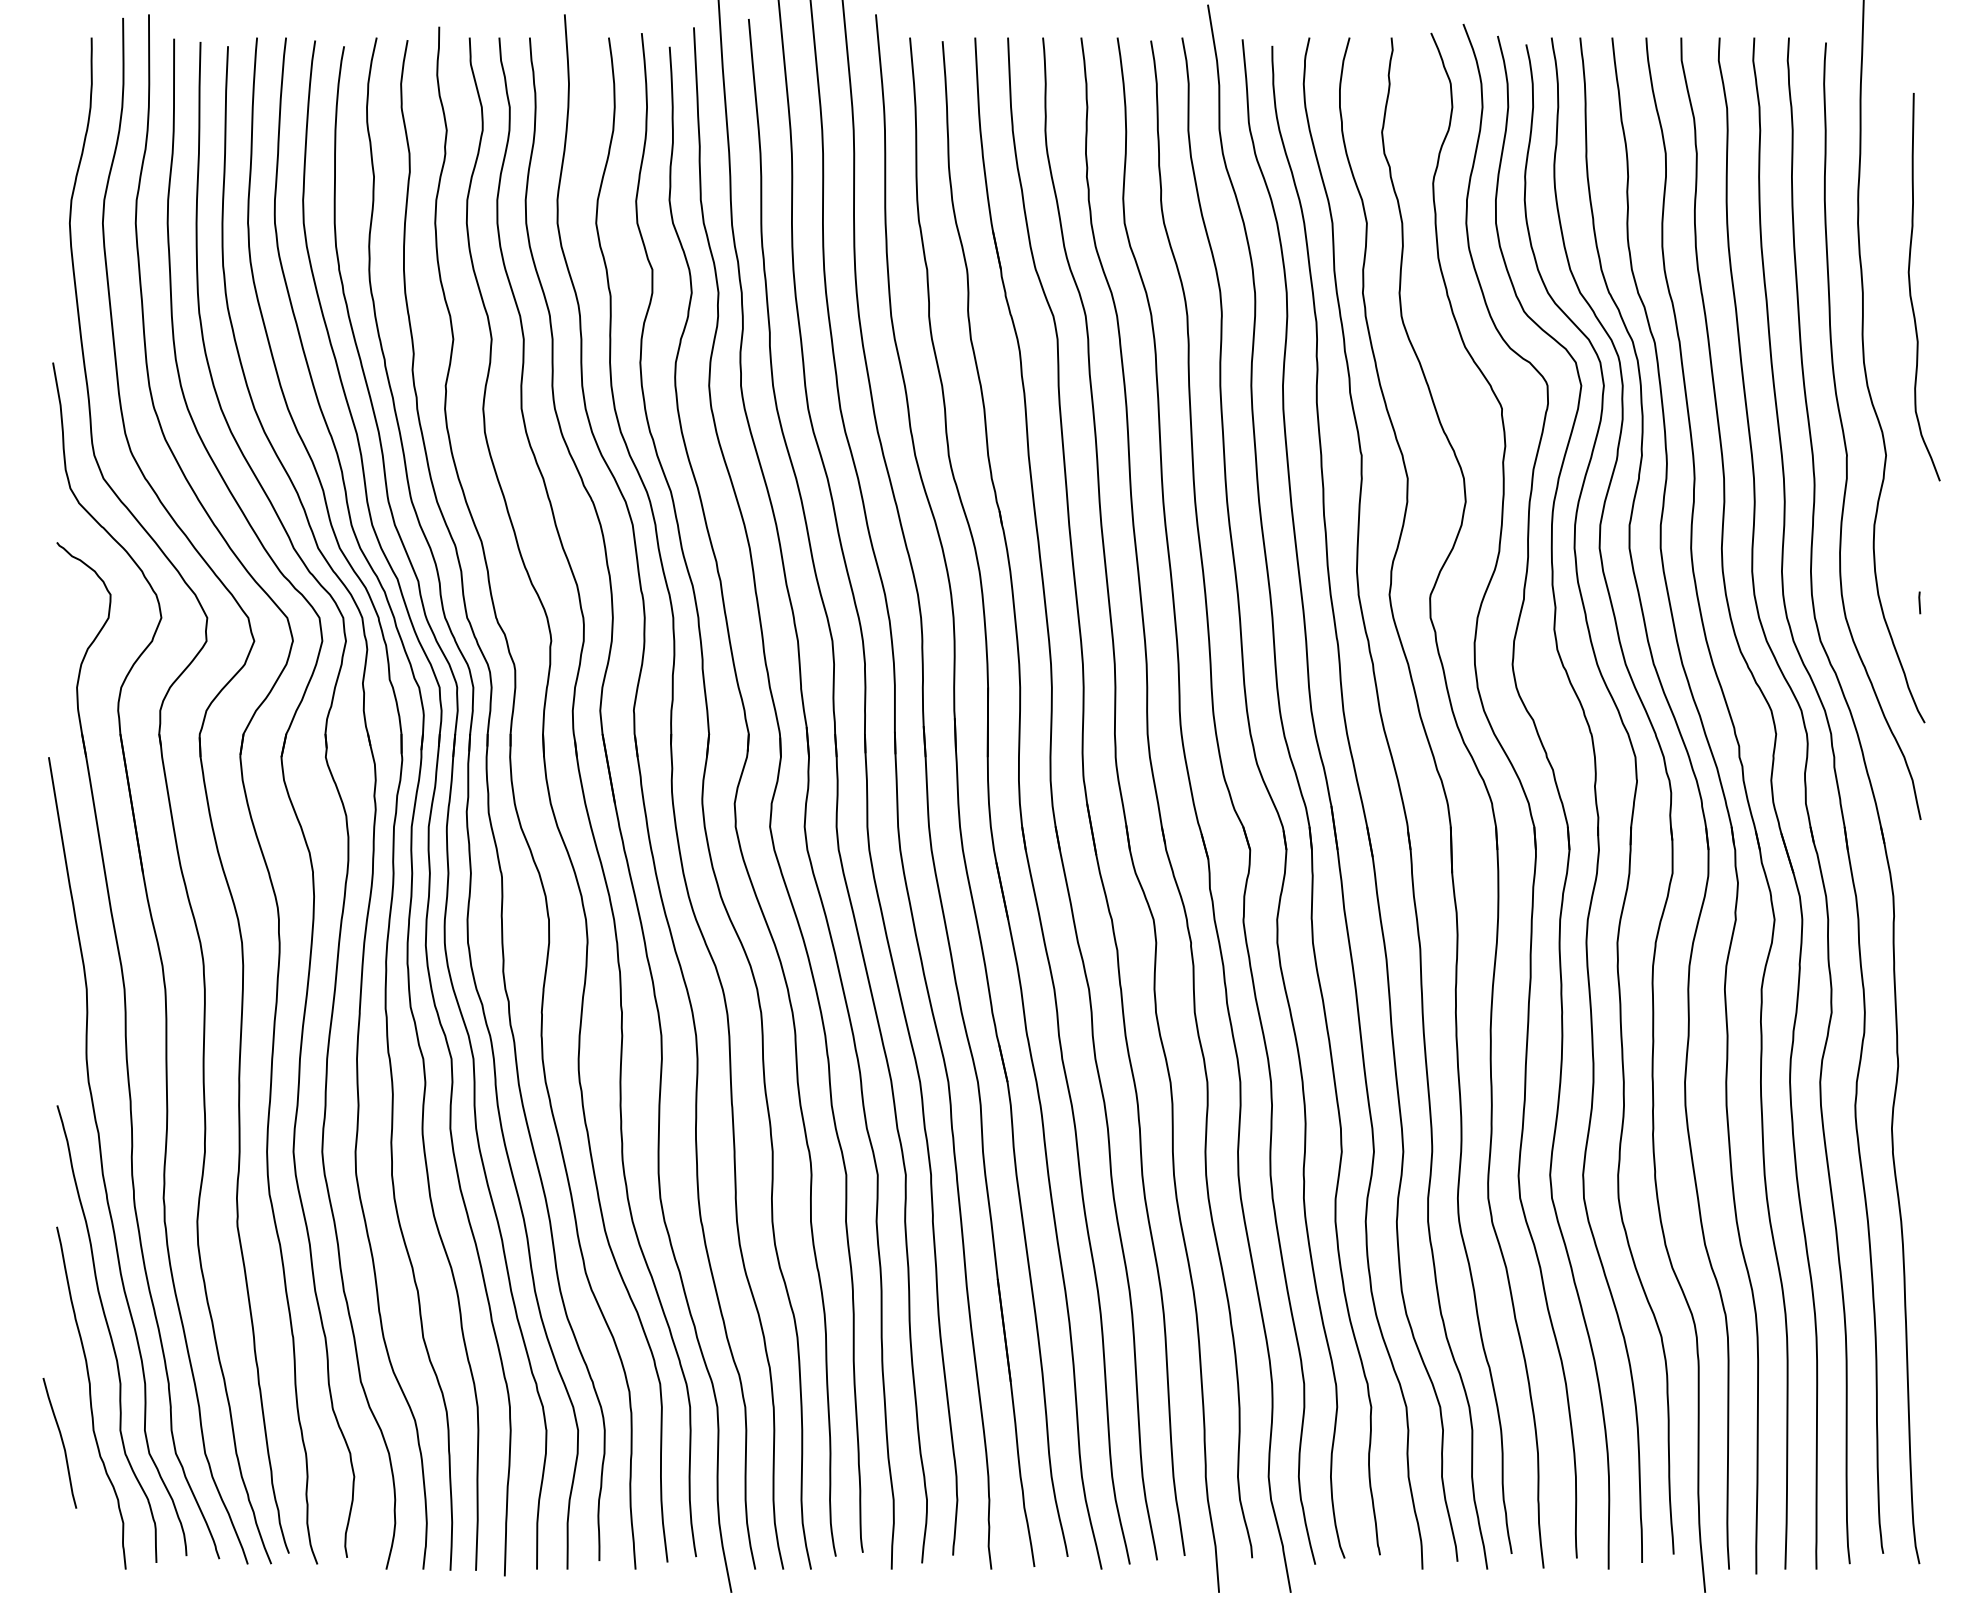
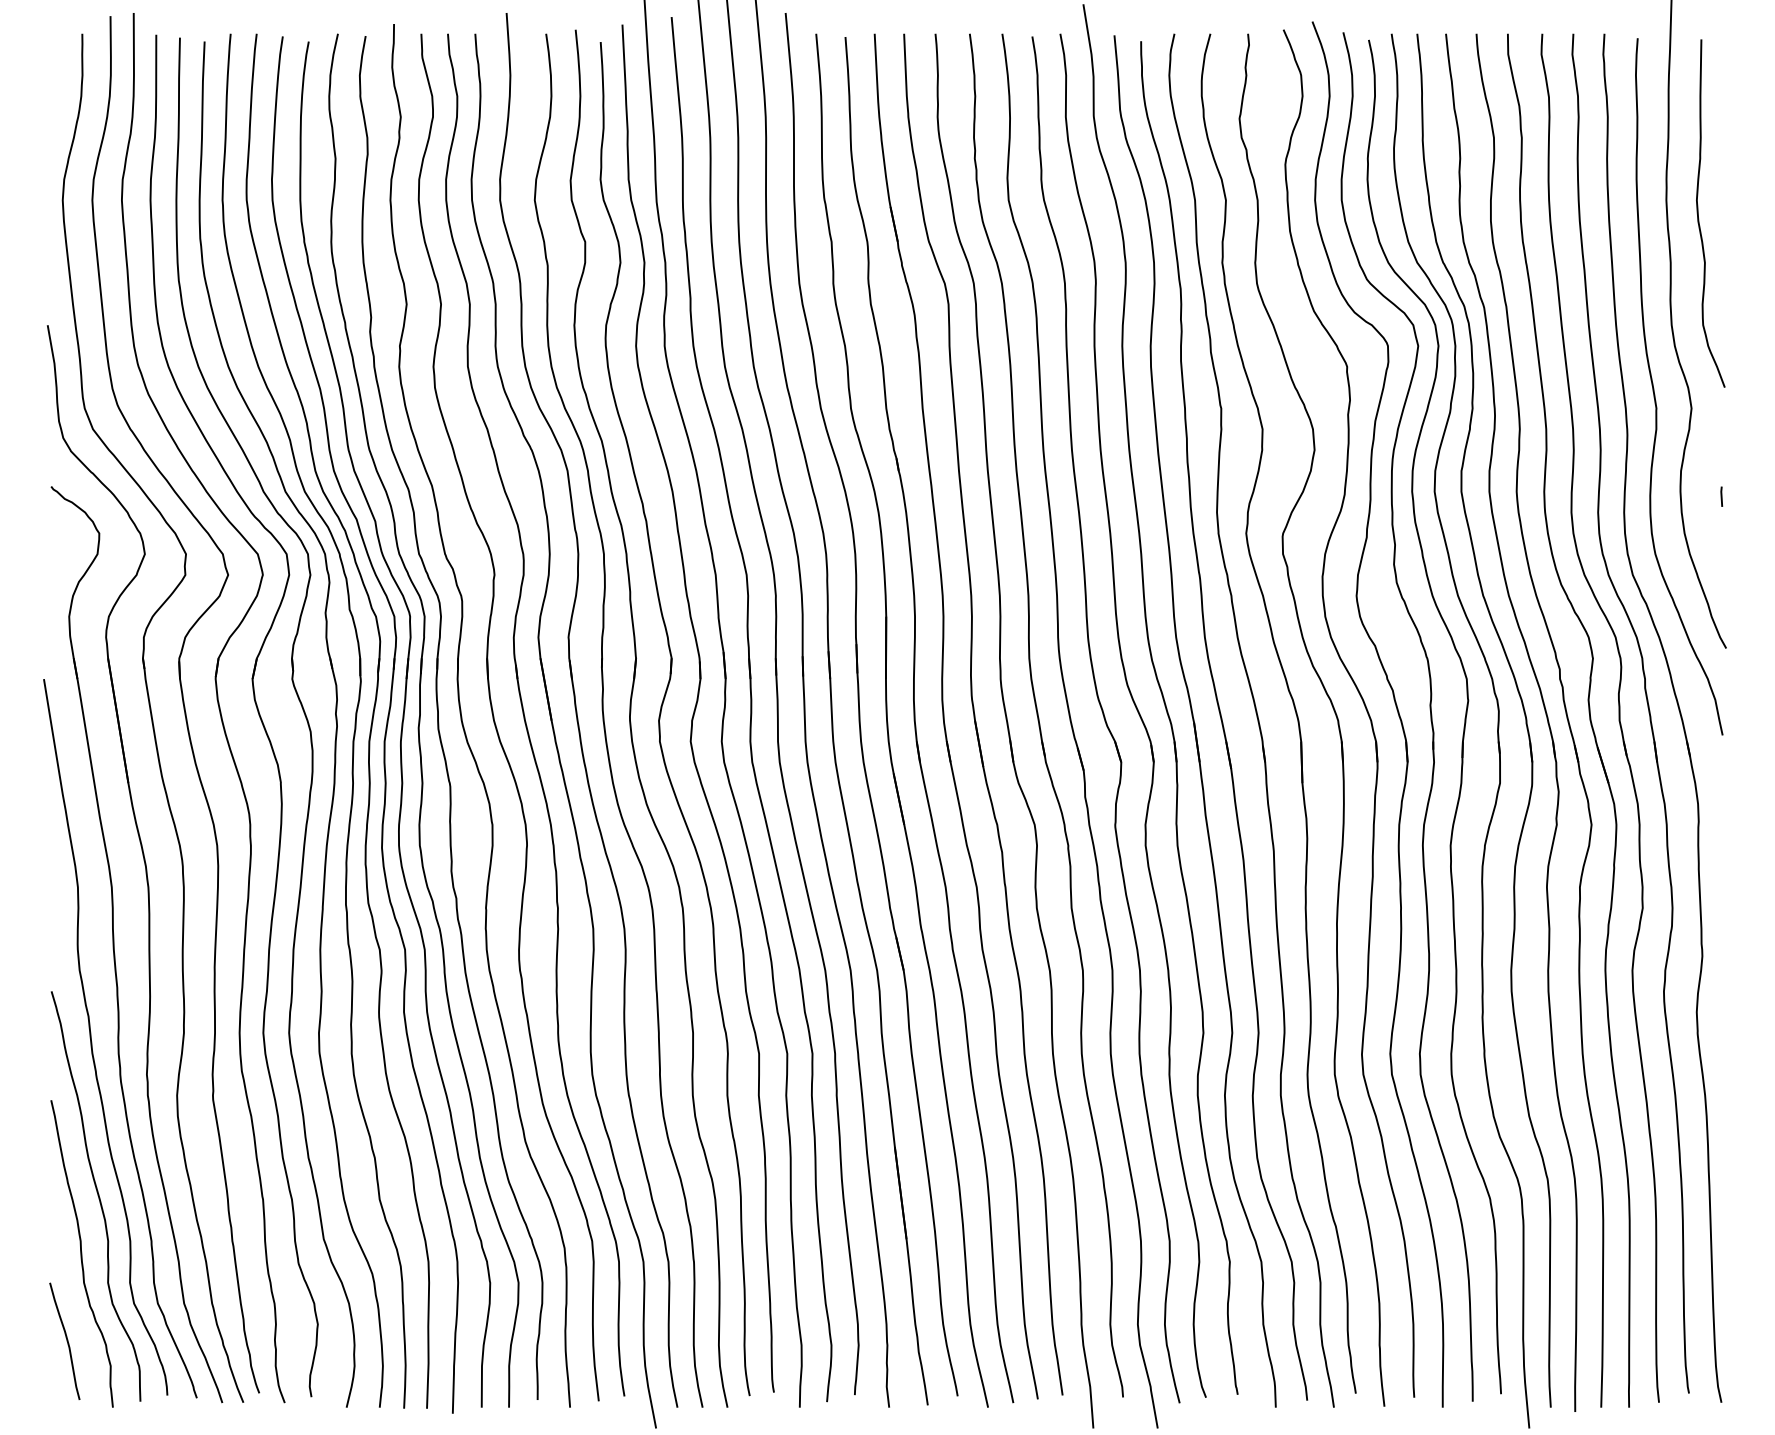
curve: (1910, 287) -> (1698, 213), moved
line: (1919, 602) -> (1721, 496), moved
curve: (61, 1442) -> (66, 1340), moved

